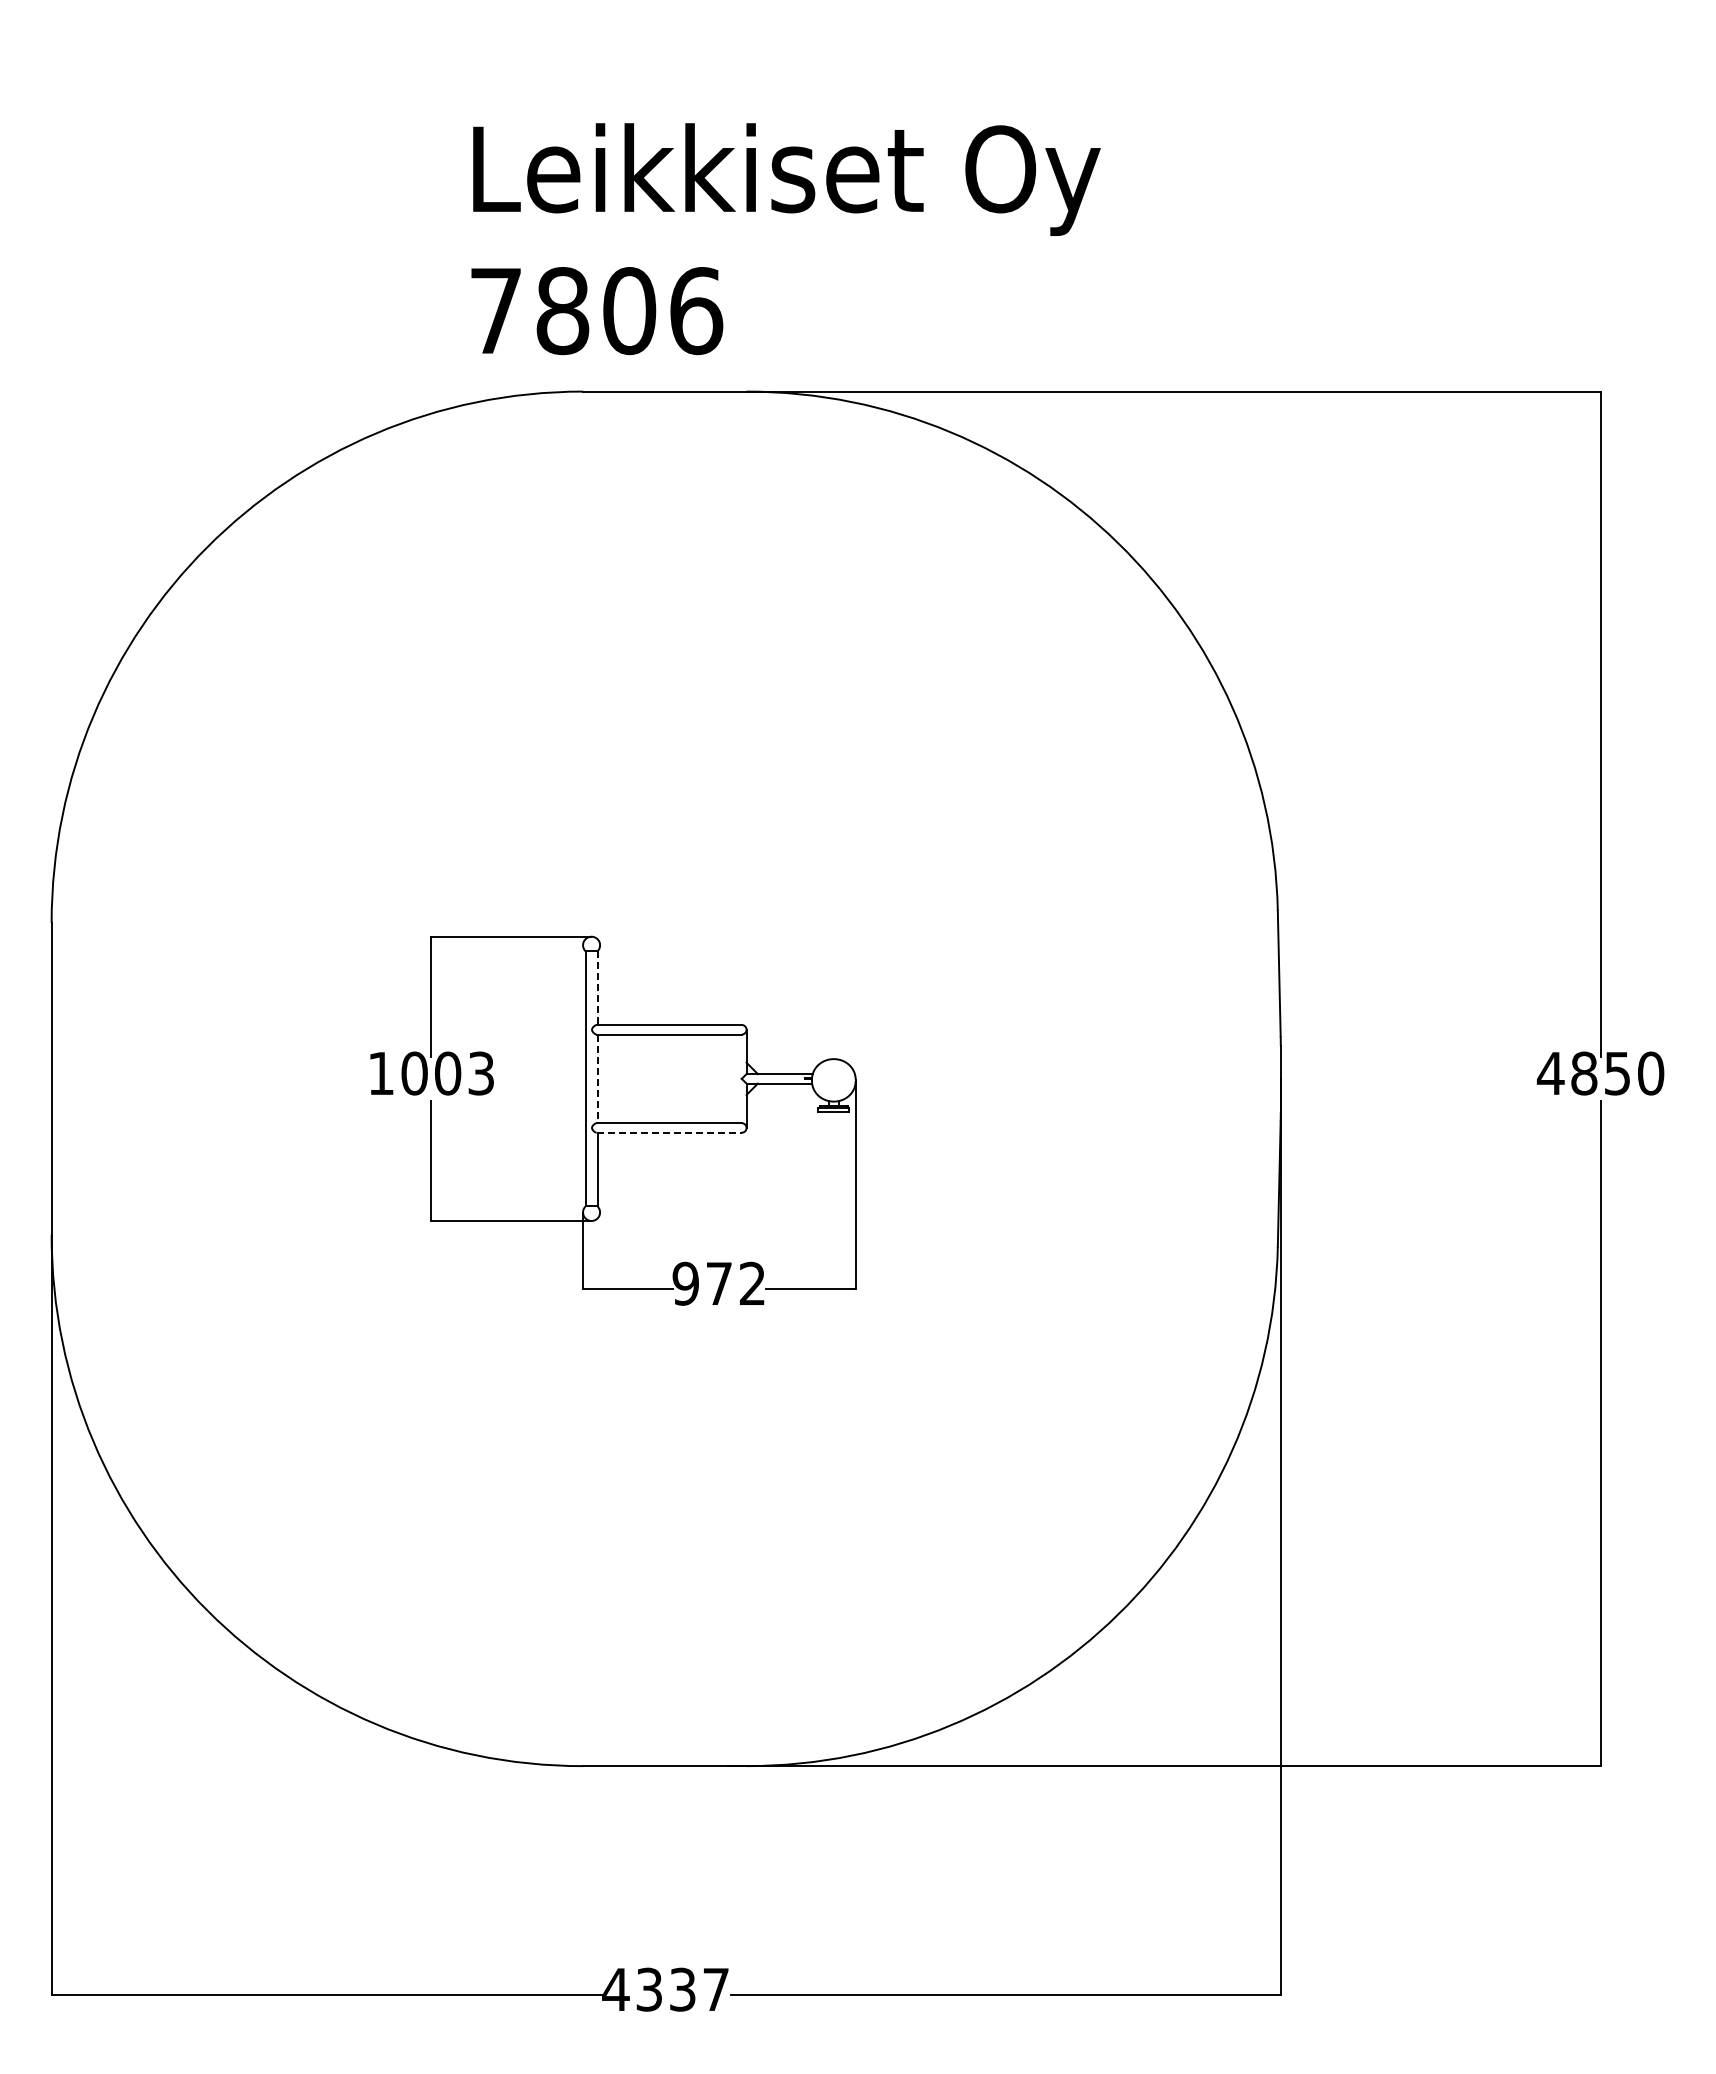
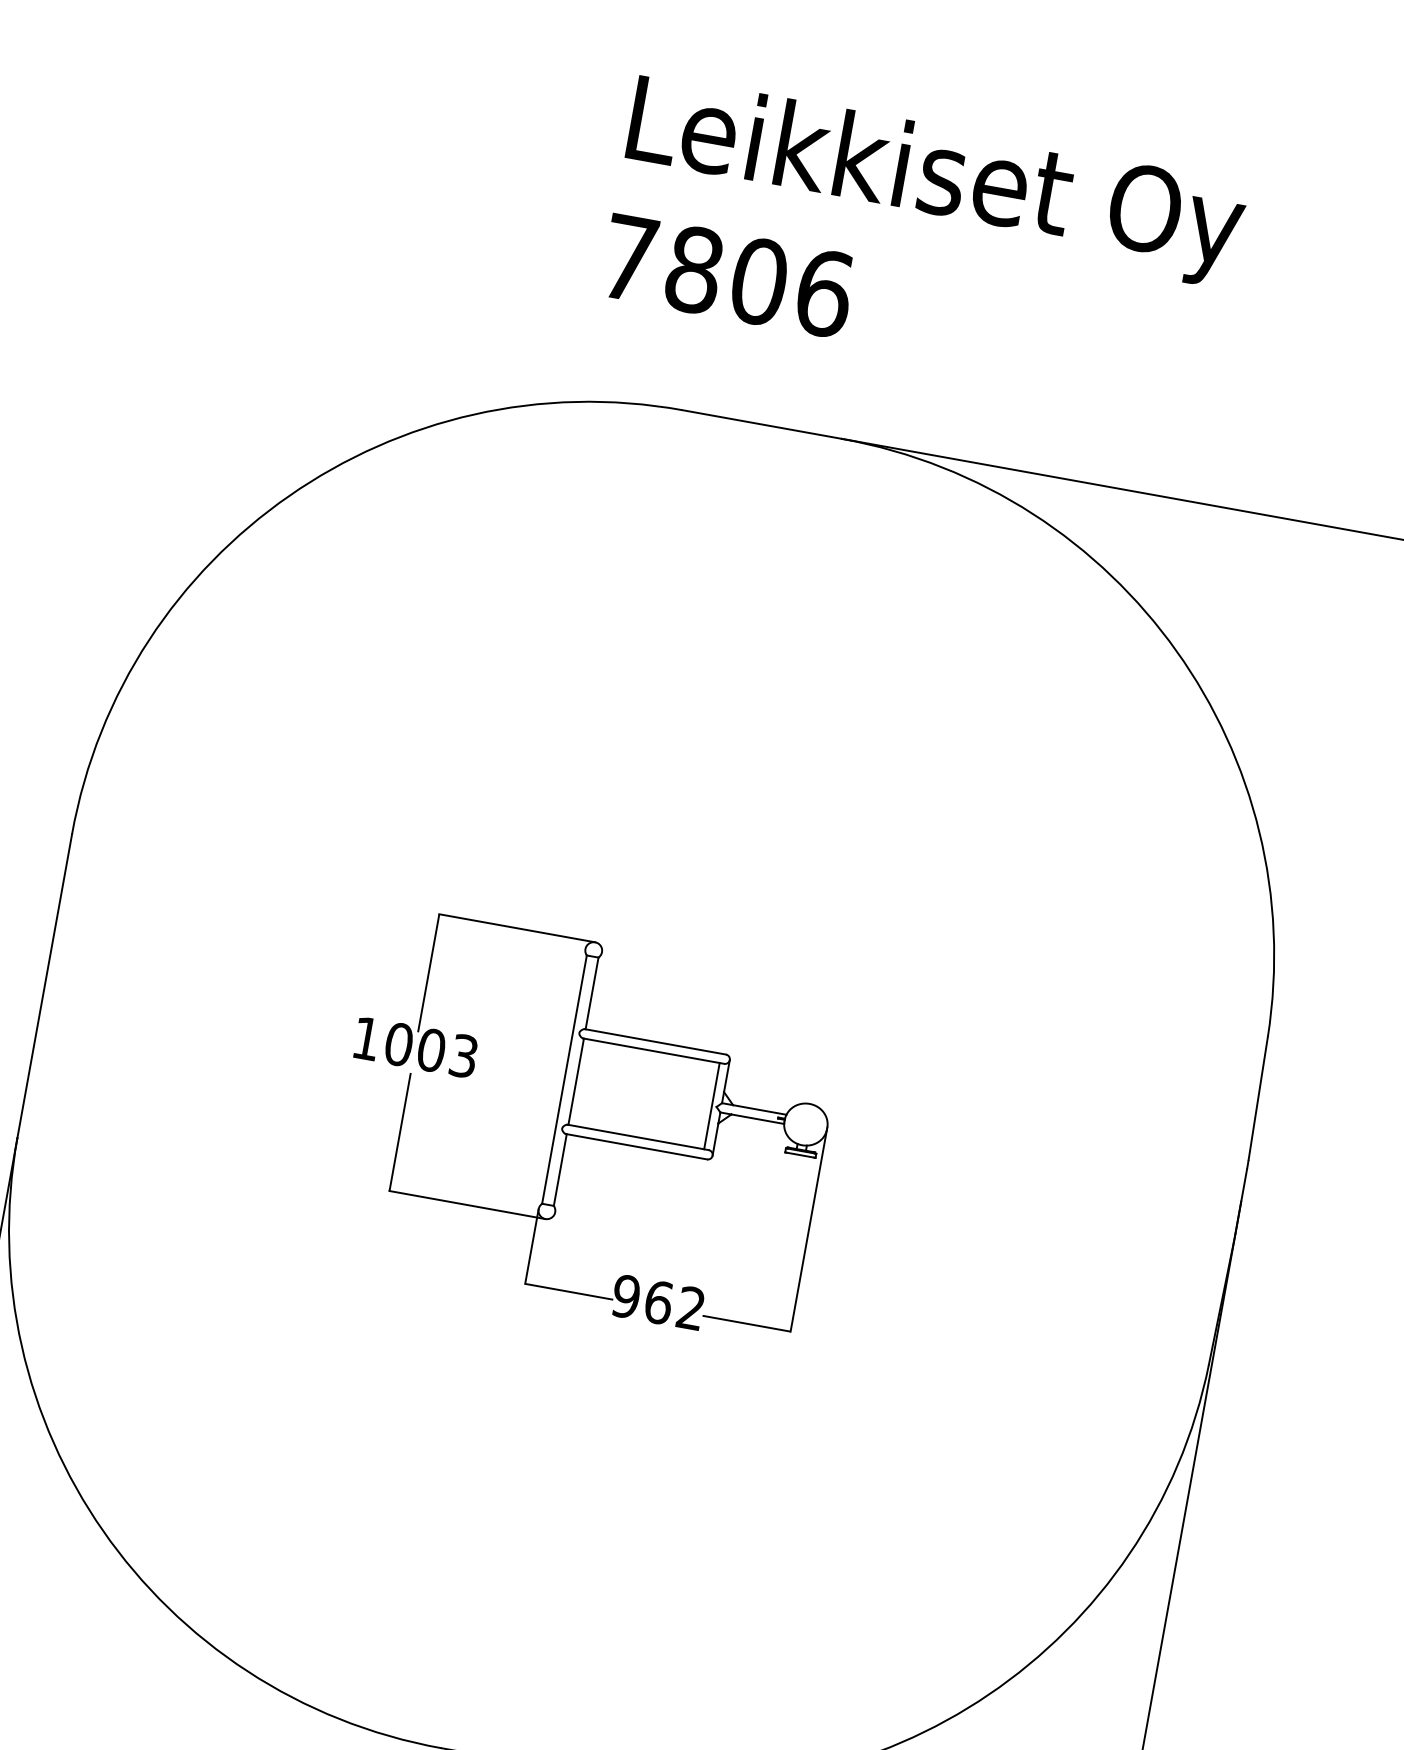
text: (785, 239) -> (923, 239), moved
line: (597, 988) -> (591, 993), dashed -> solid
line: (737, 1078) -> (712, 1105), added
line: (597, 1079) -> (576, 1082), dashed -> solid
line: (669, 1132) -> (636, 1146), dashed -> solid
text: (719, 1283) -> (659, 1302), 972 -> 962

